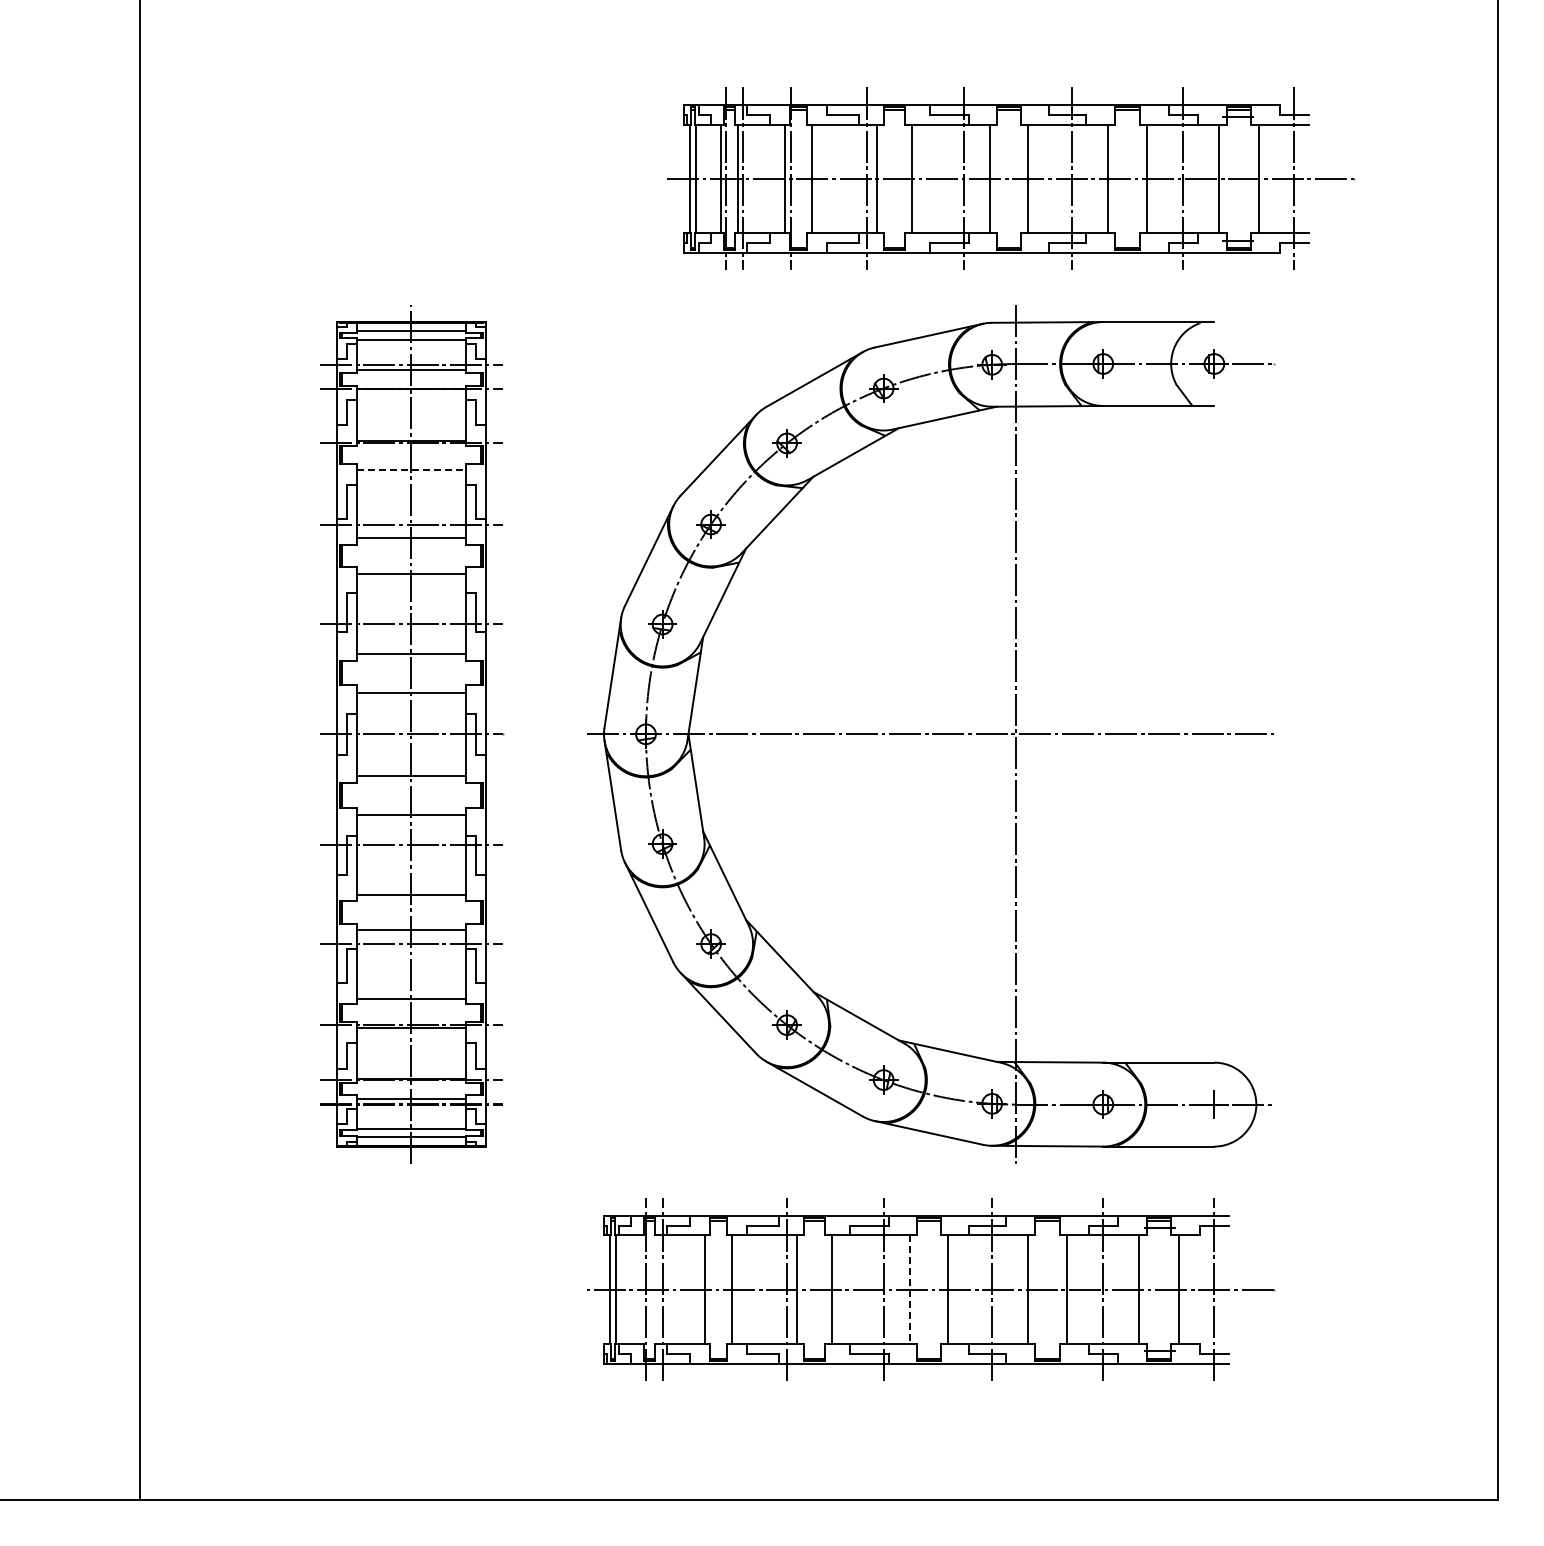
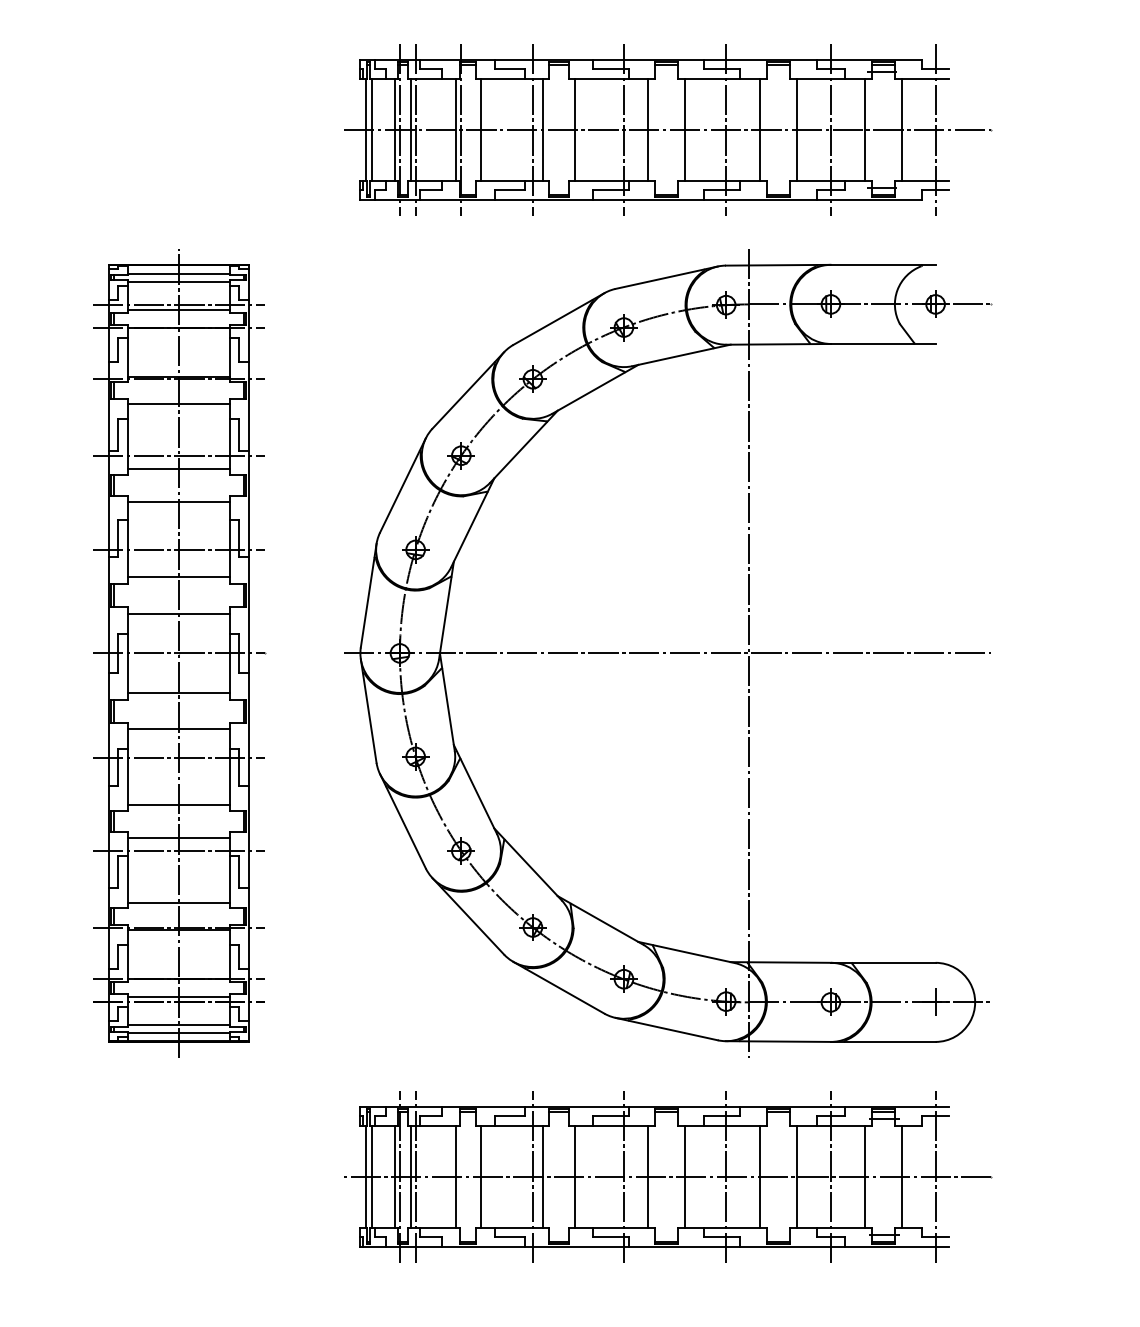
part: (1011, 178) -> (669, 129), moved
line: (411, 469) -> (178, 403), dashed -> solid
line: (640, 1289) -> (394, 1176), added
line: (657, 1289) -> (410, 1176), added
line: (909, 1290) -> (648, 1177), dashed -> solid

